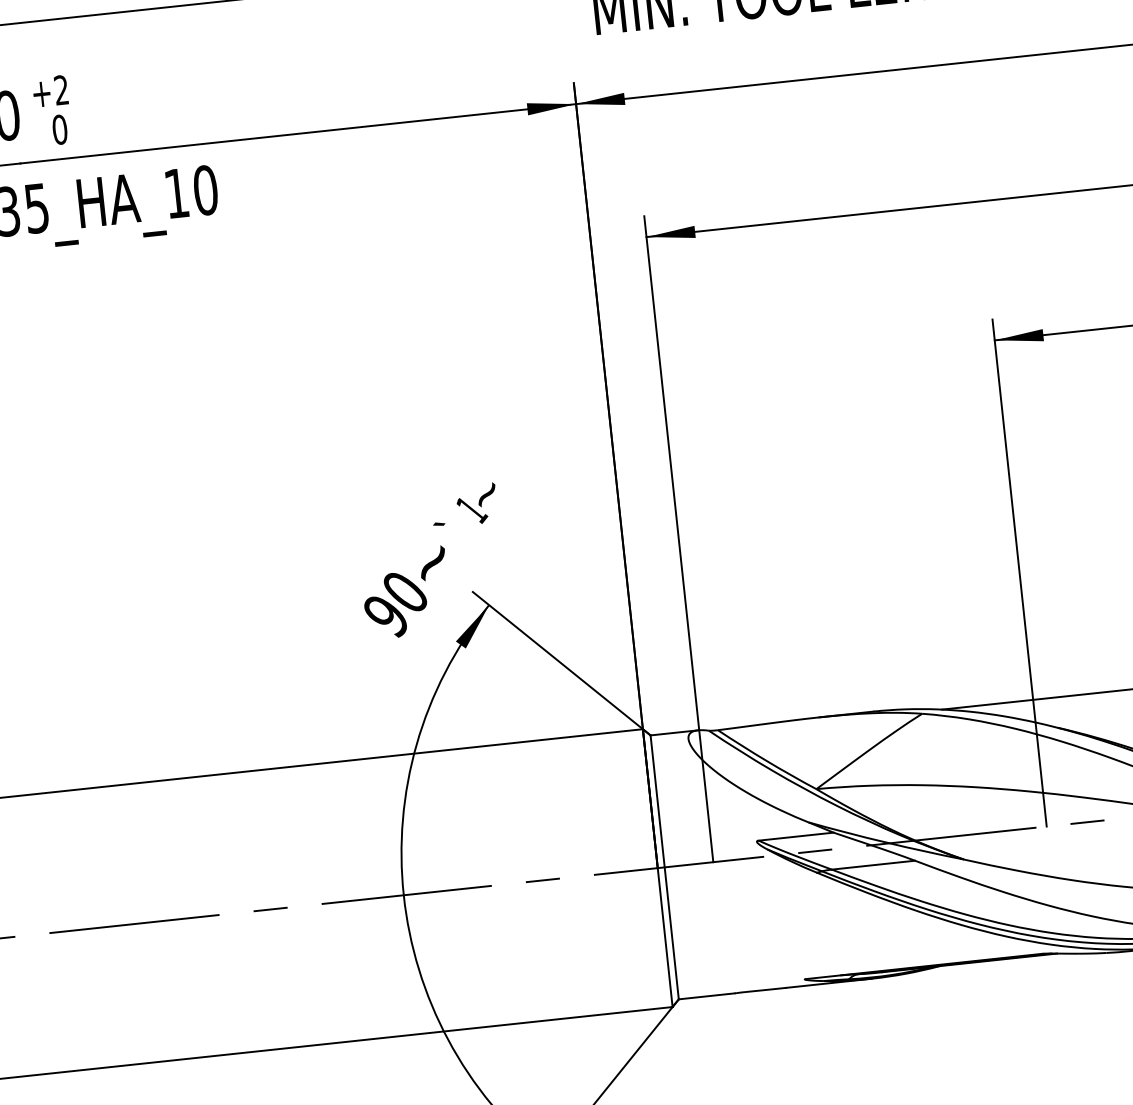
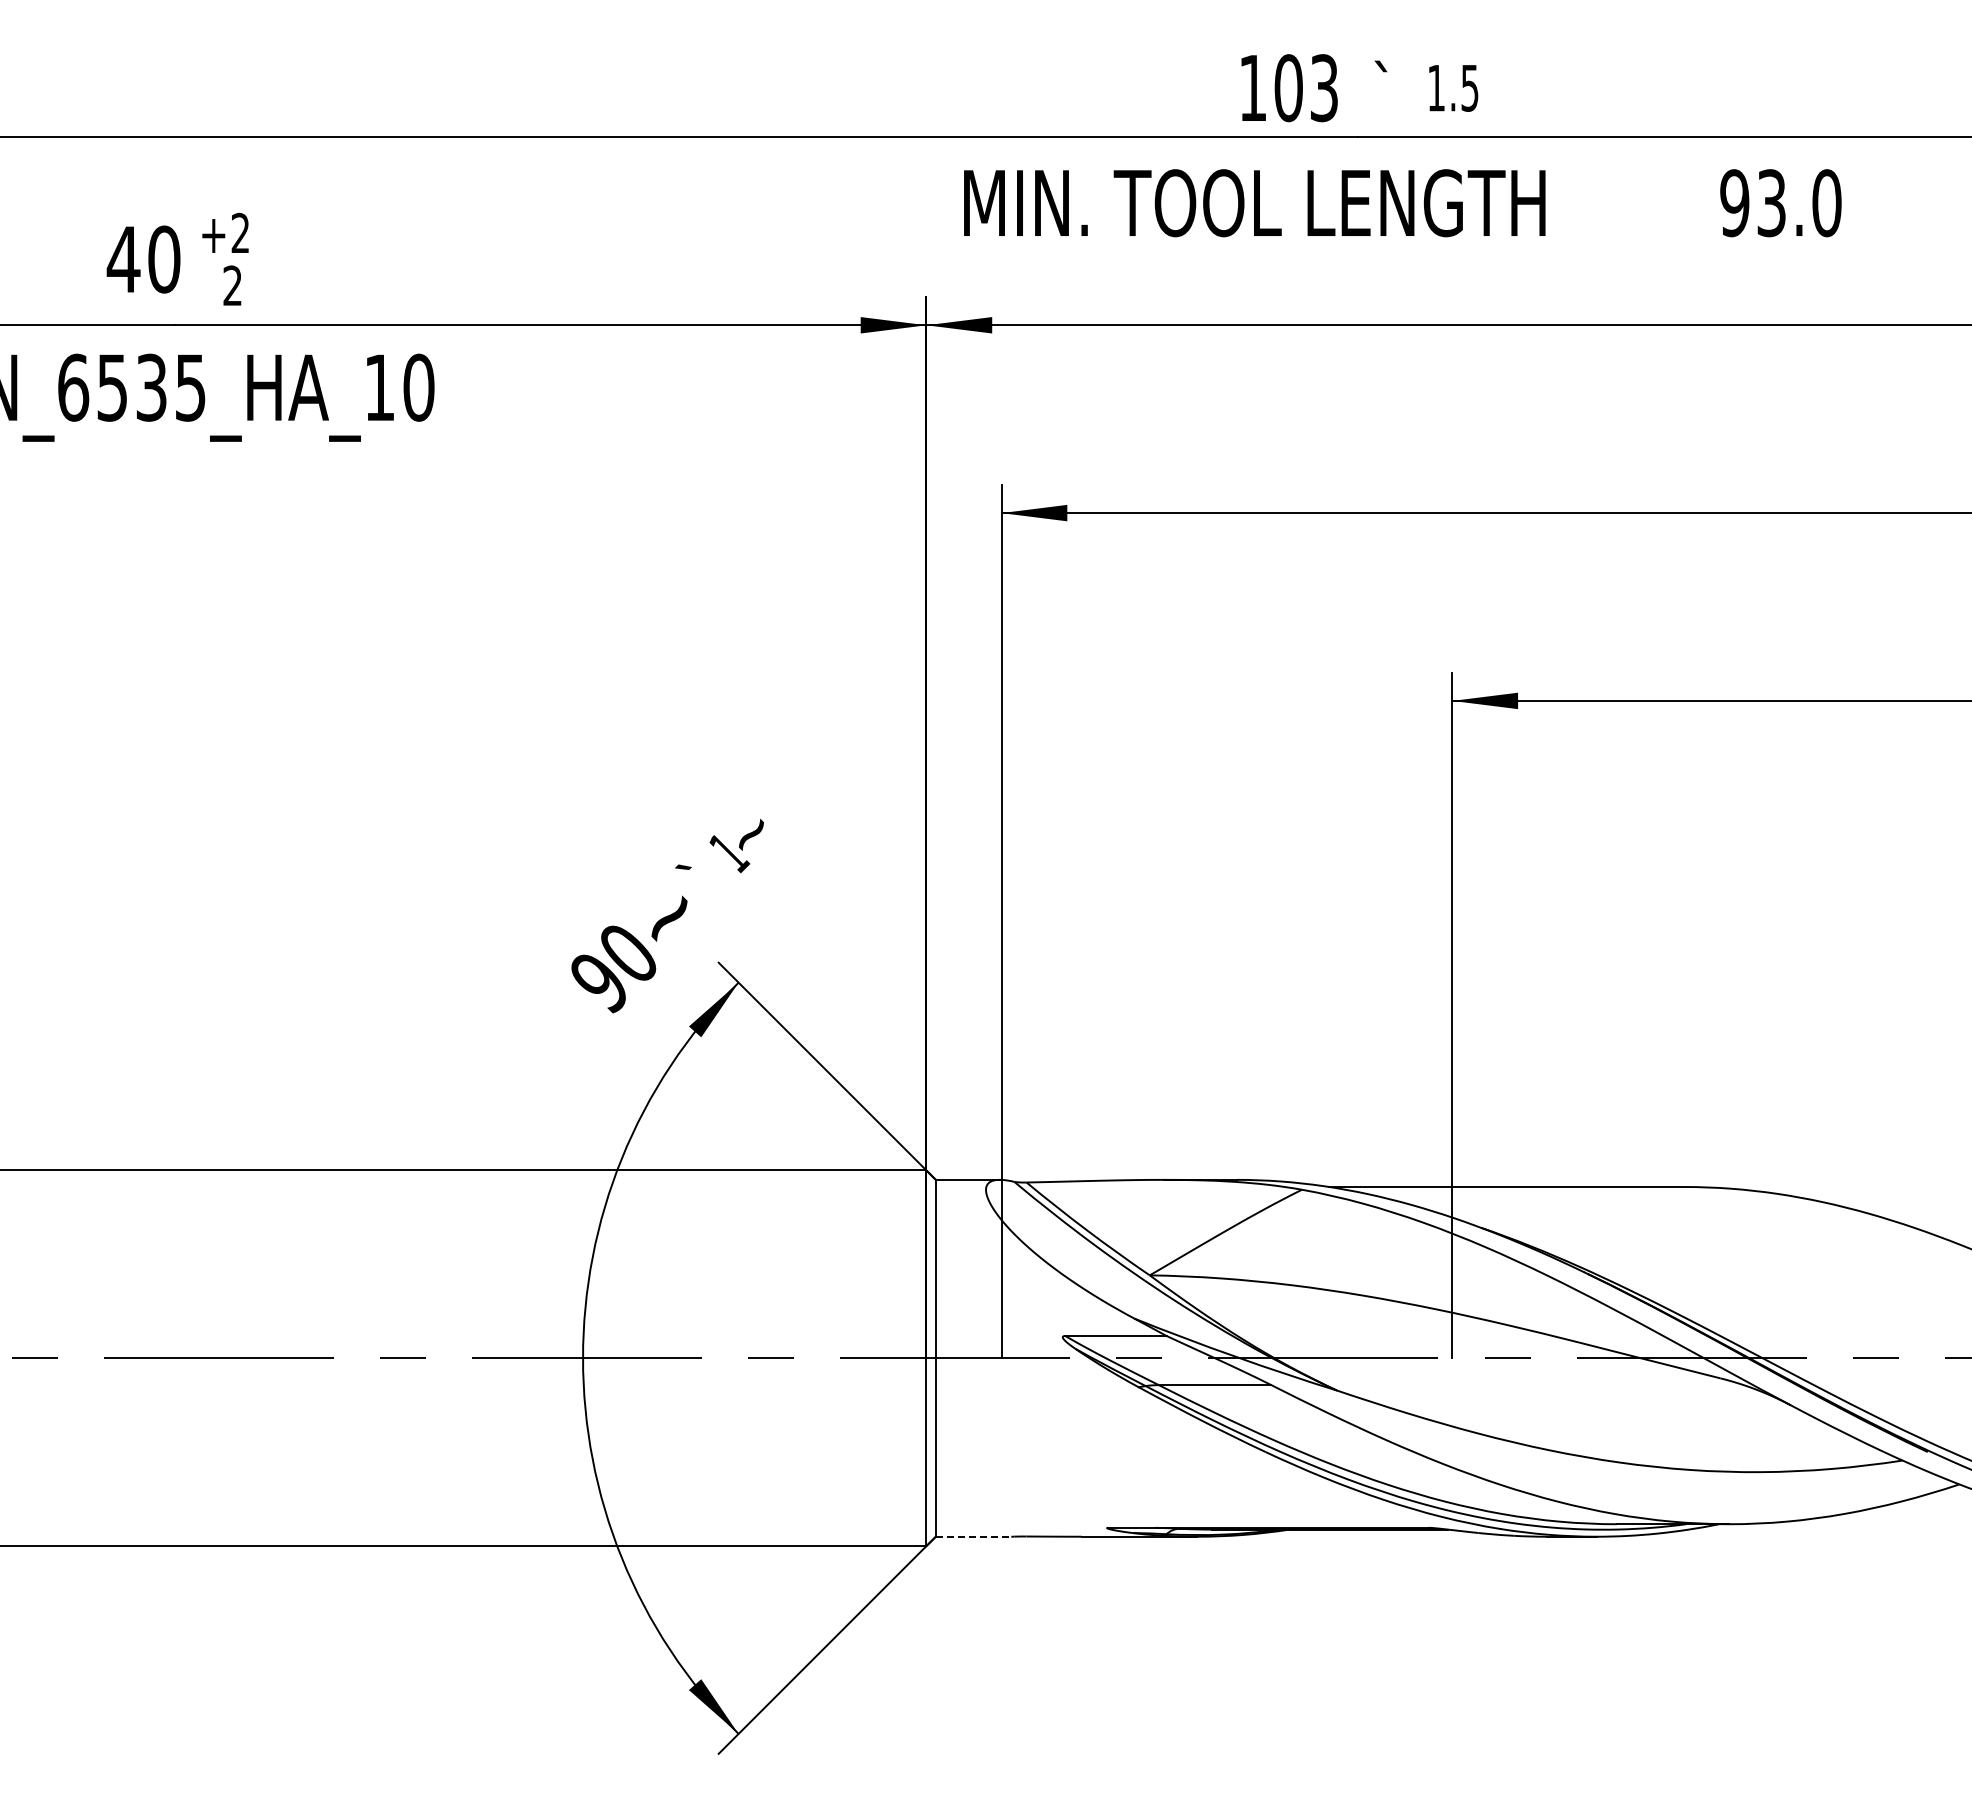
text: (59, 129) -> (232, 285), 0 -> 2
line: (706, 996) -> (973, 1536), solid -> dashed

